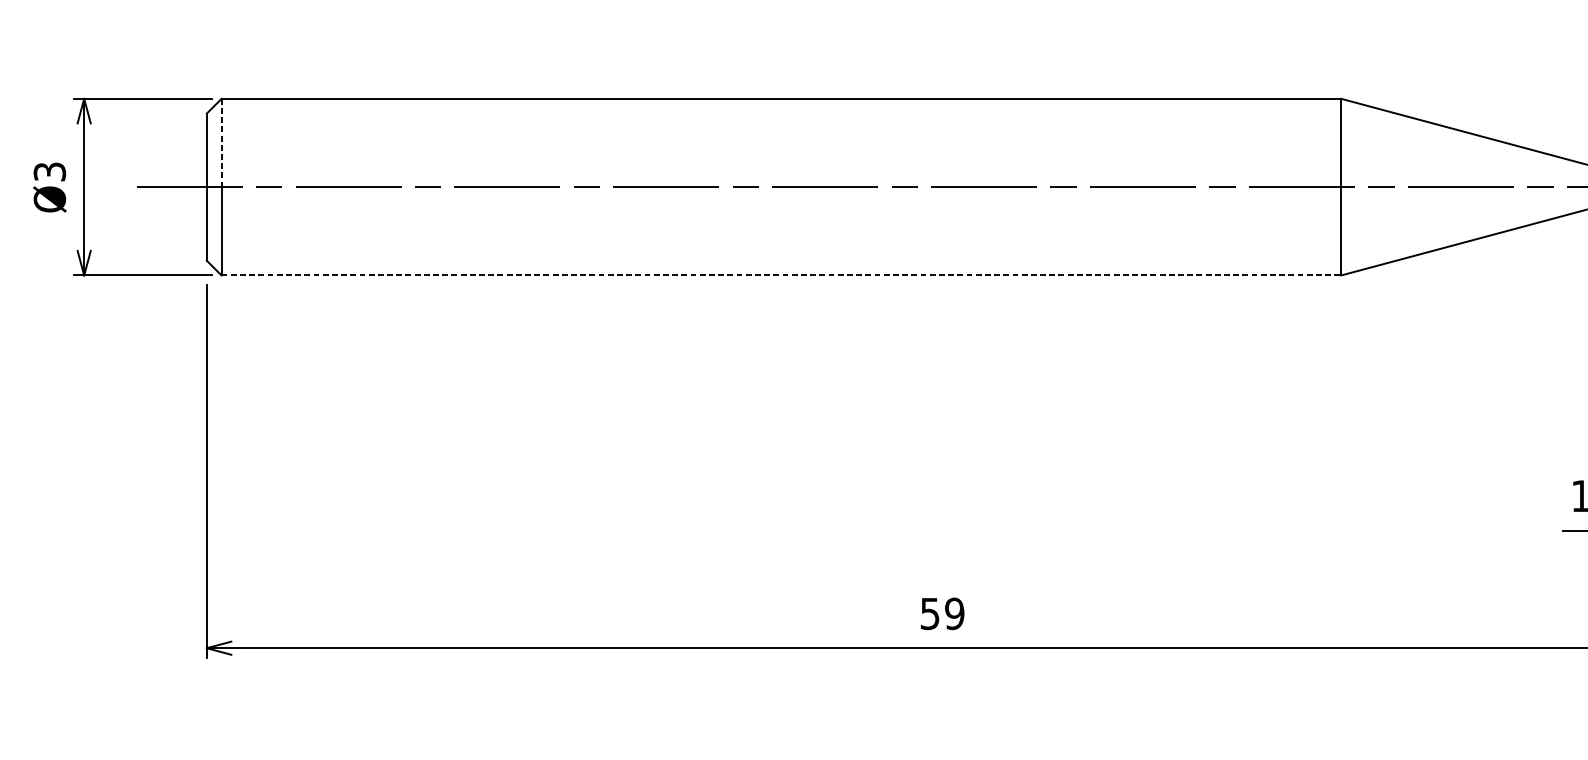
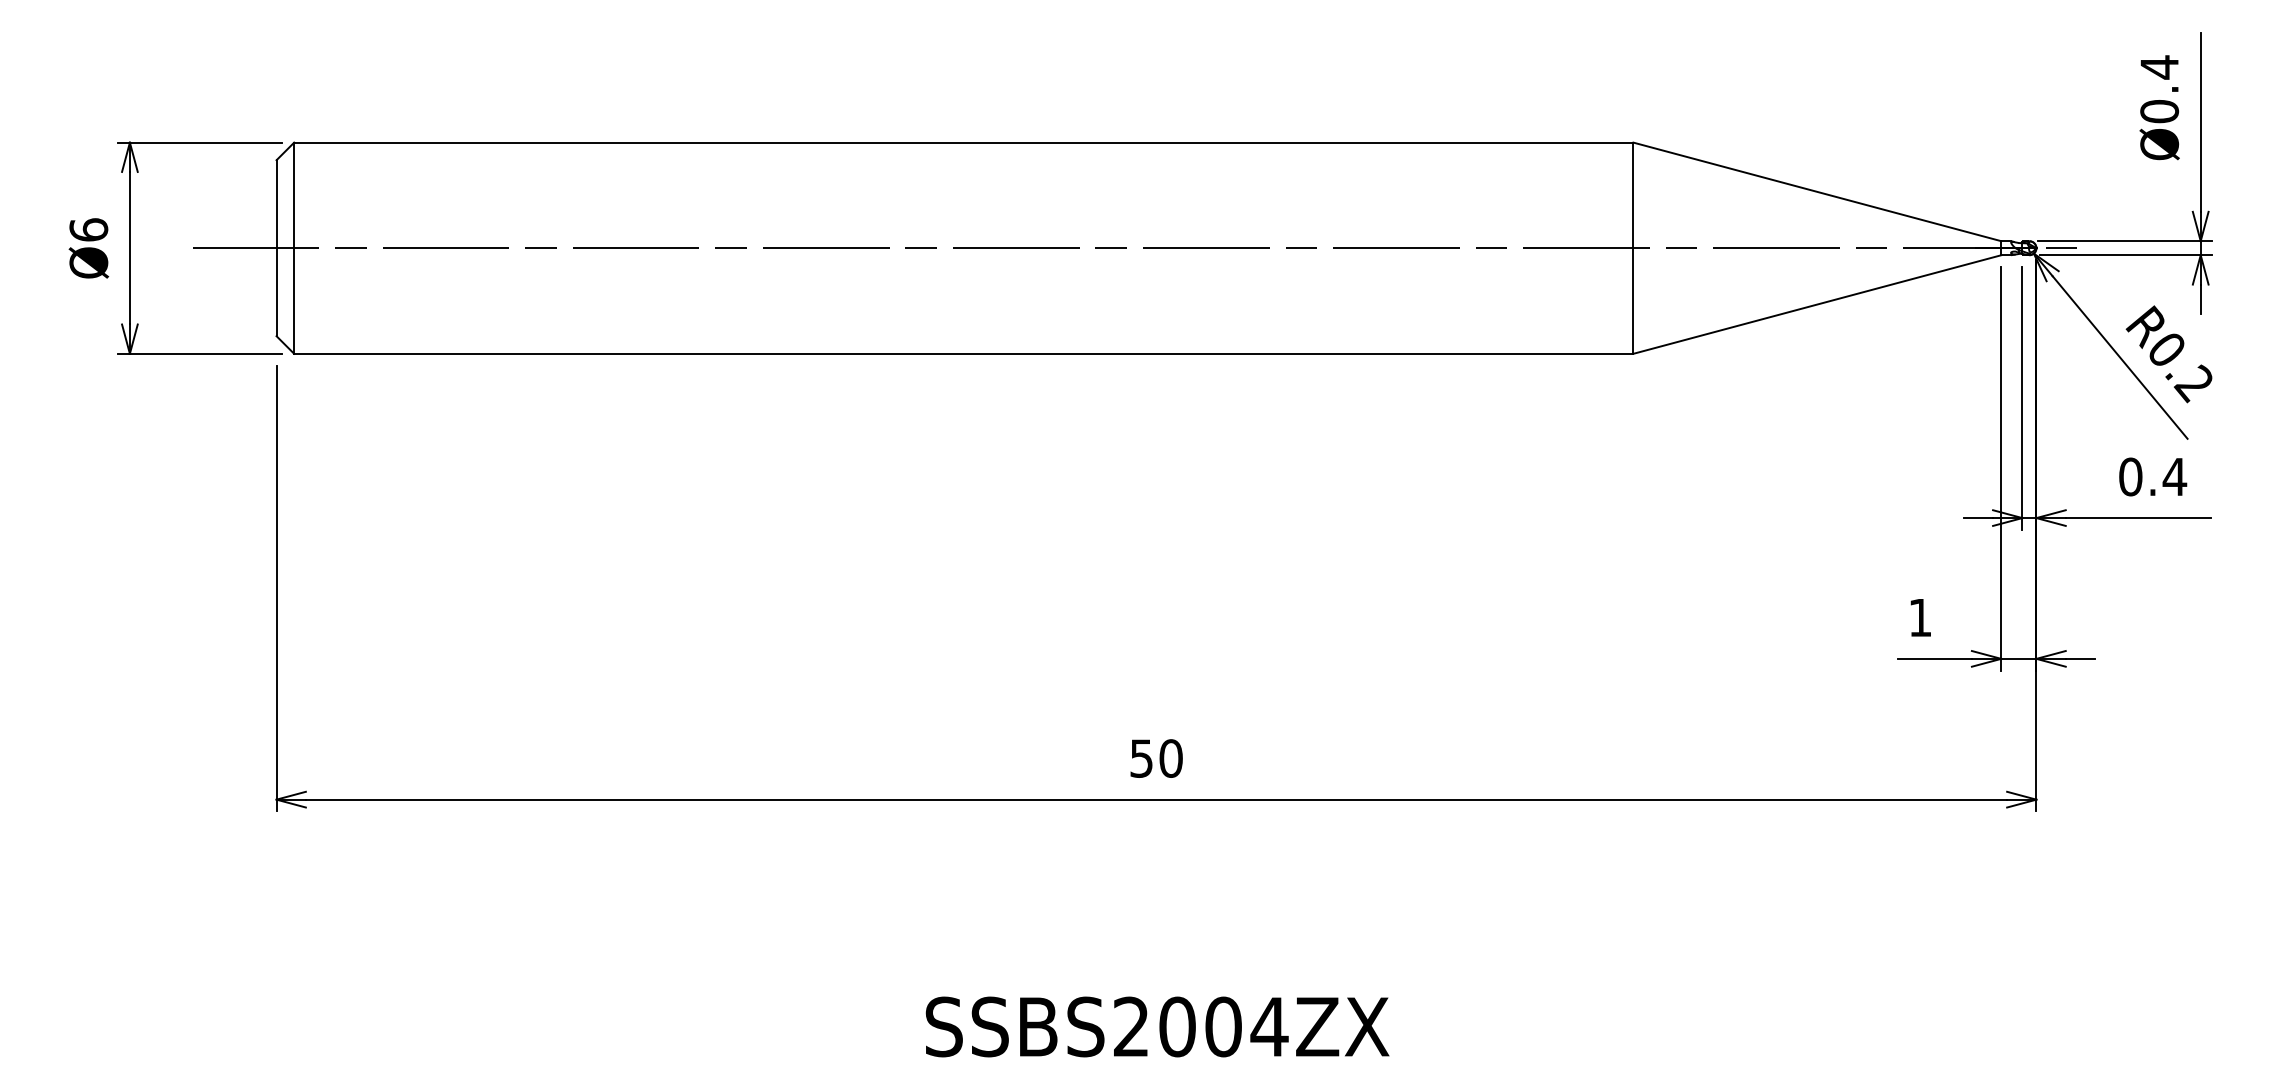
line: (221, 143) -> (294, 195), dashed -> solid
text: (49, 171) -> (88, 229), Ø3 -> Ø6
line: (781, 275) -> (963, 353), dashed -> solid
text: (954, 613) -> (1170, 758), 59 -> 50

